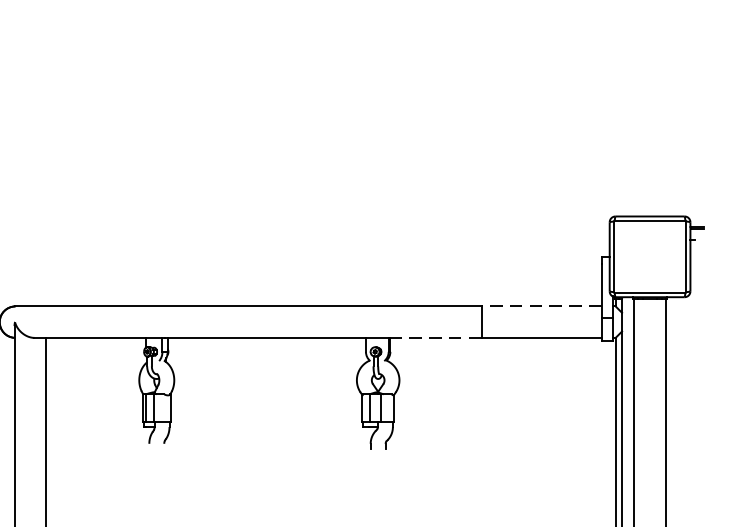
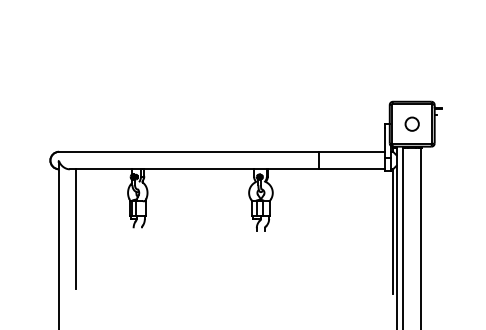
circle: (648, 255) -> (411, 123), added
line: (540, 305) -> (351, 151), dashed -> solid
line: (436, 338) -> (293, 169), dashed -> solid

